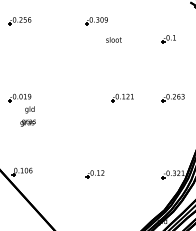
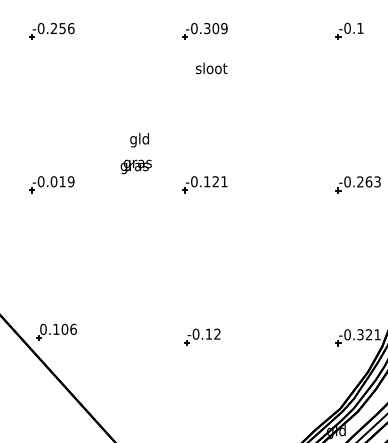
text: (113, 39) -> (210, 67), moved
part: (168, 39) -> (348, 31), moved
part: (122, 97) -> (204, 183), moved
text: (27, 116) -> (134, 153), moved

